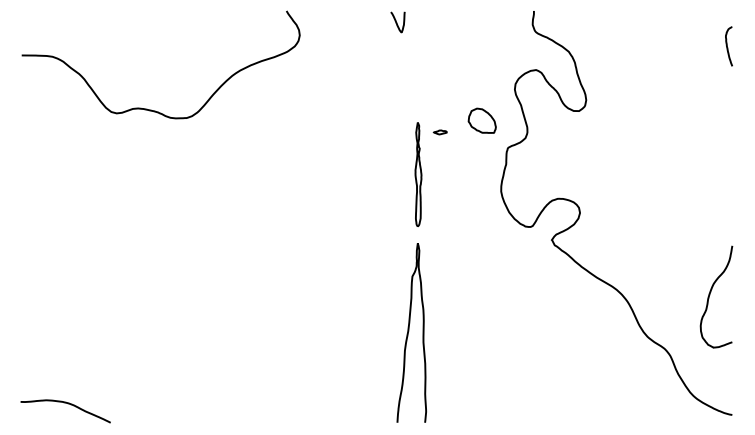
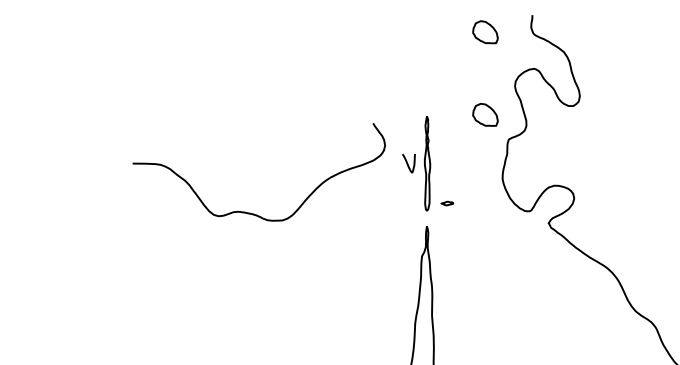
curve: (397, 22) -> (408, 163), moved
part: (481, 29) -> (484, 31), added
curve: (147, 108) -> (246, 211), moved
part: (439, 132) -> (446, 203), moved

